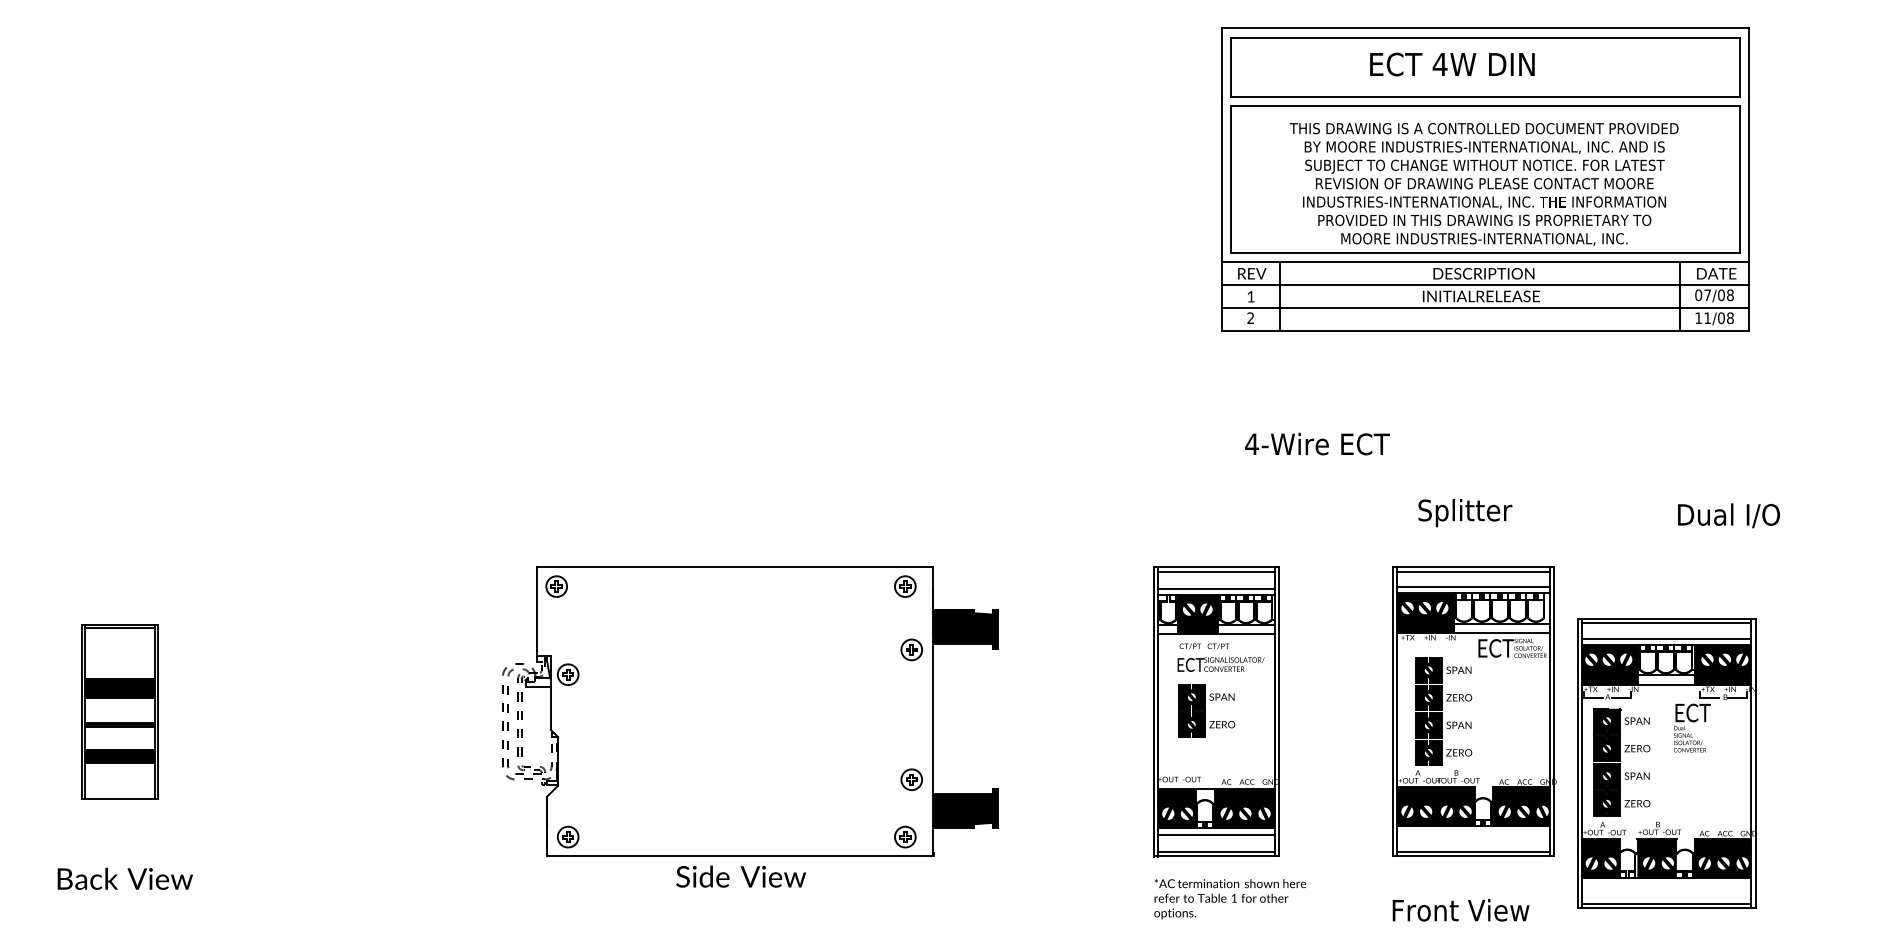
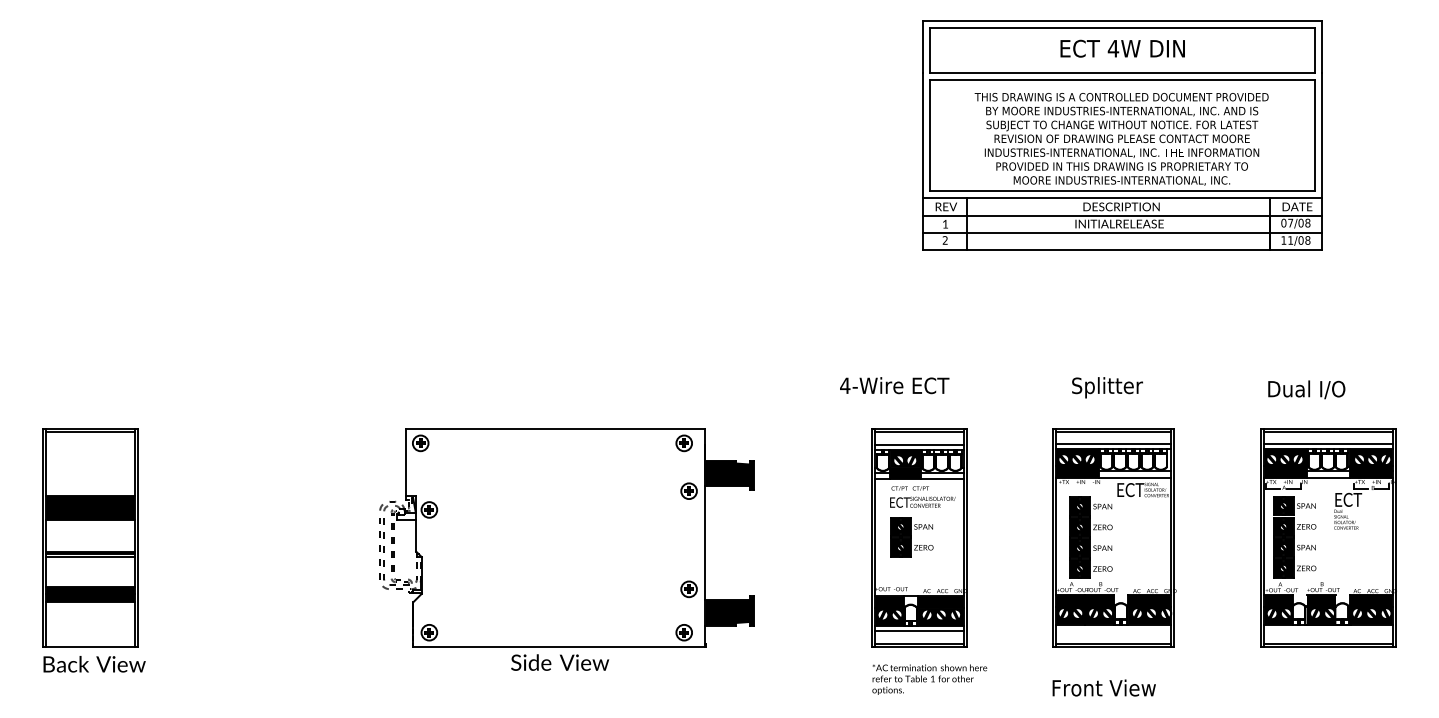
text: (1452, 64) -> (1122, 48), moved
text: (1317, 443) -> (894, 385), moved
part: (119, 711) -> (90, 537), size x1.67
part: (1666, 762) -> (1328, 537), moved

